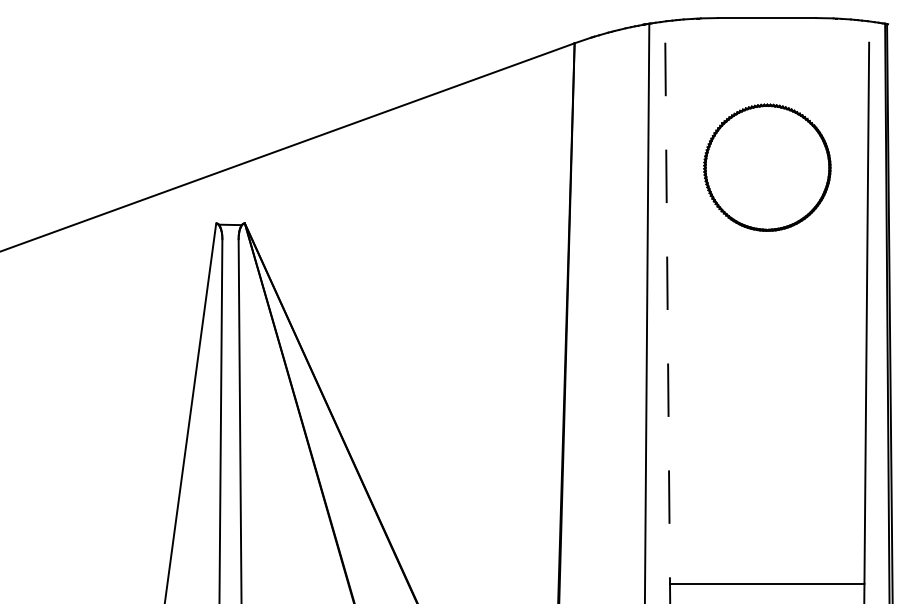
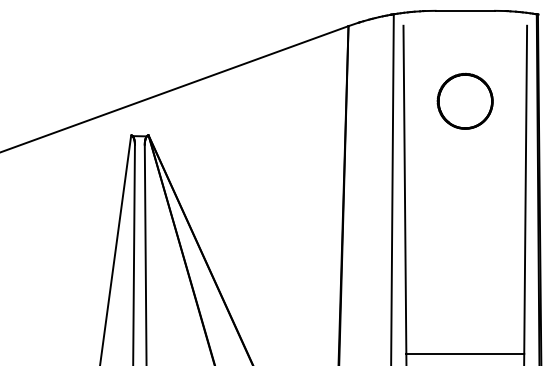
part: (765, 165) -> (464, 100), size x0.71
line: (666, 314) -> (404, 190), dashed -> solid

